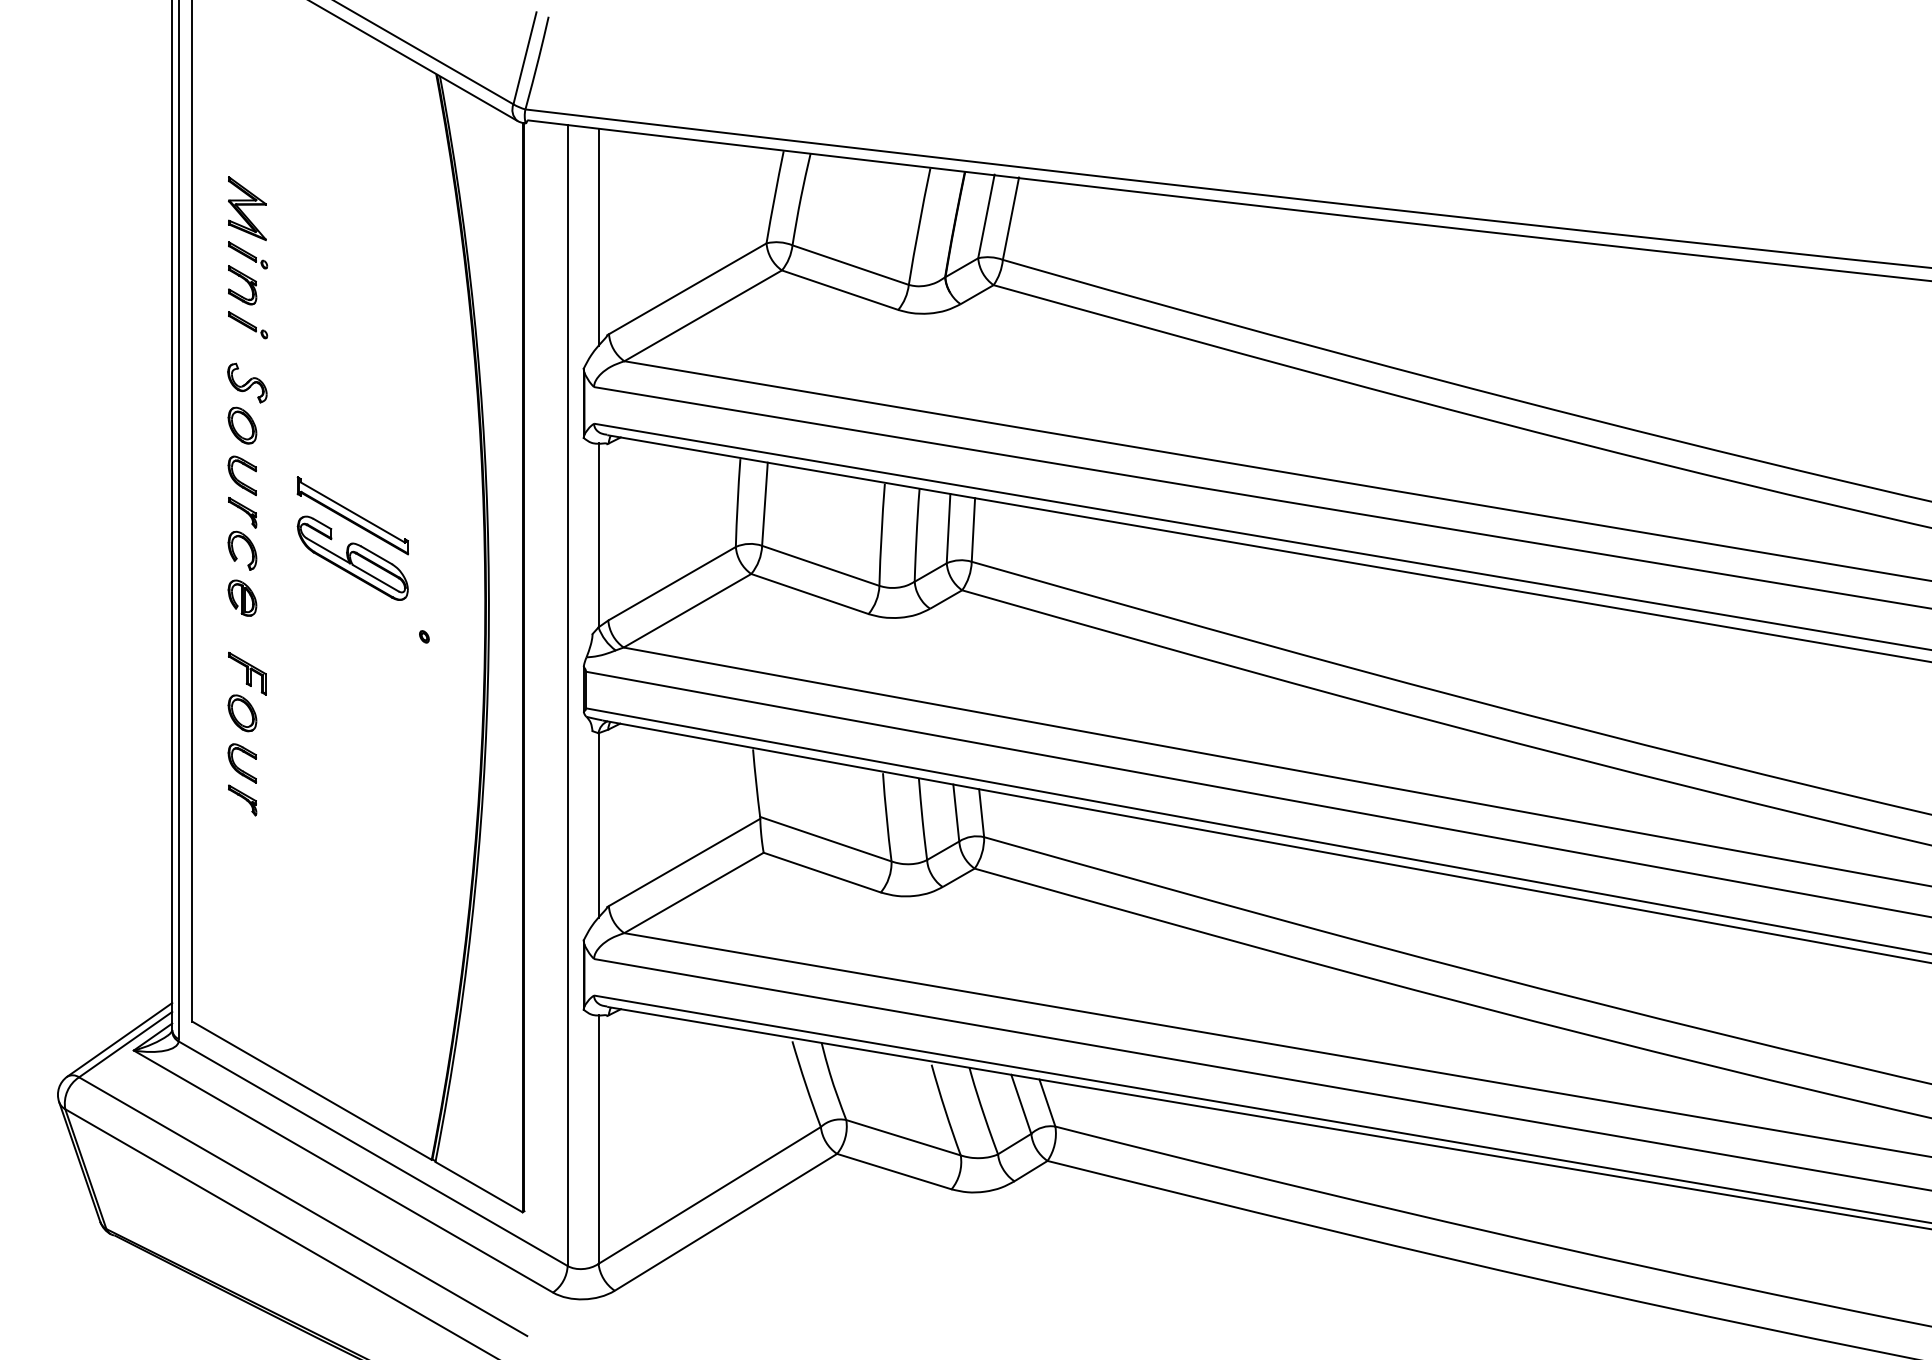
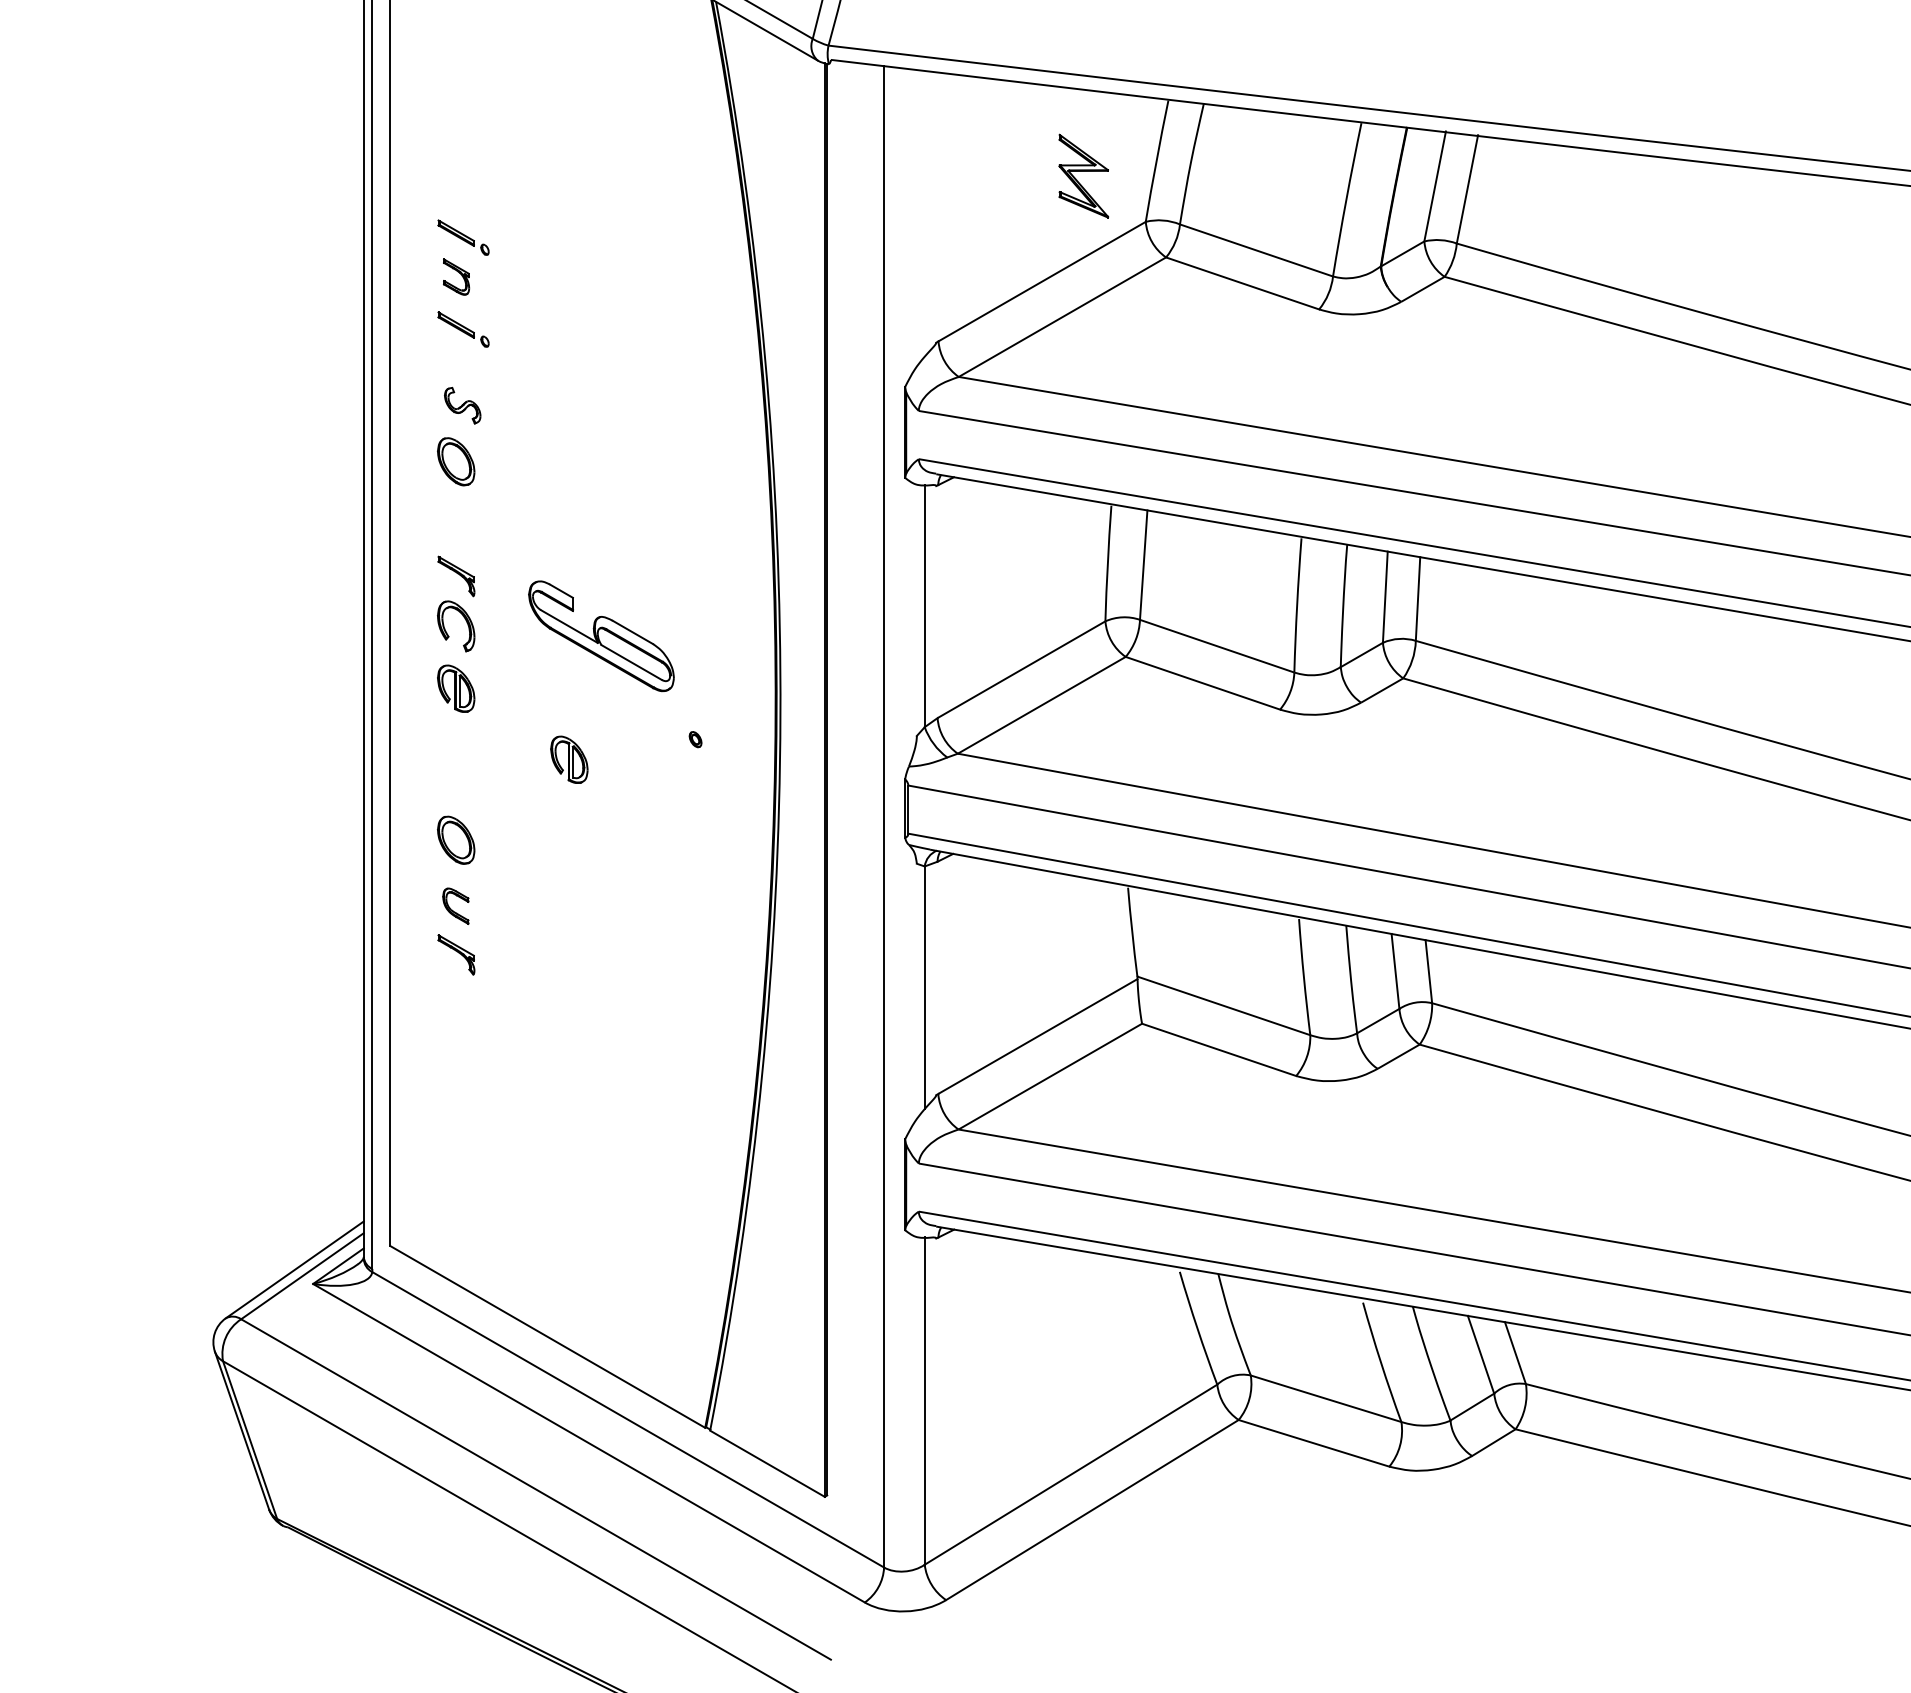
part: (247, 208) -> (1083, 175), moved
line: (598, 236) -> (924, 212), removed
part: (242, 285) -> (456, 277), size x0.7
part: (247, 382) -> (462, 404), size x0.7
part: (241, 475) -> (454, 527), removed
part: (352, 515) -> (600, 579), removed
part: (328, 651) -> (569, 758), added
part: (247, 673) -> (462, 787), removed
part: (241, 763) -> (454, 906), size x0.7

